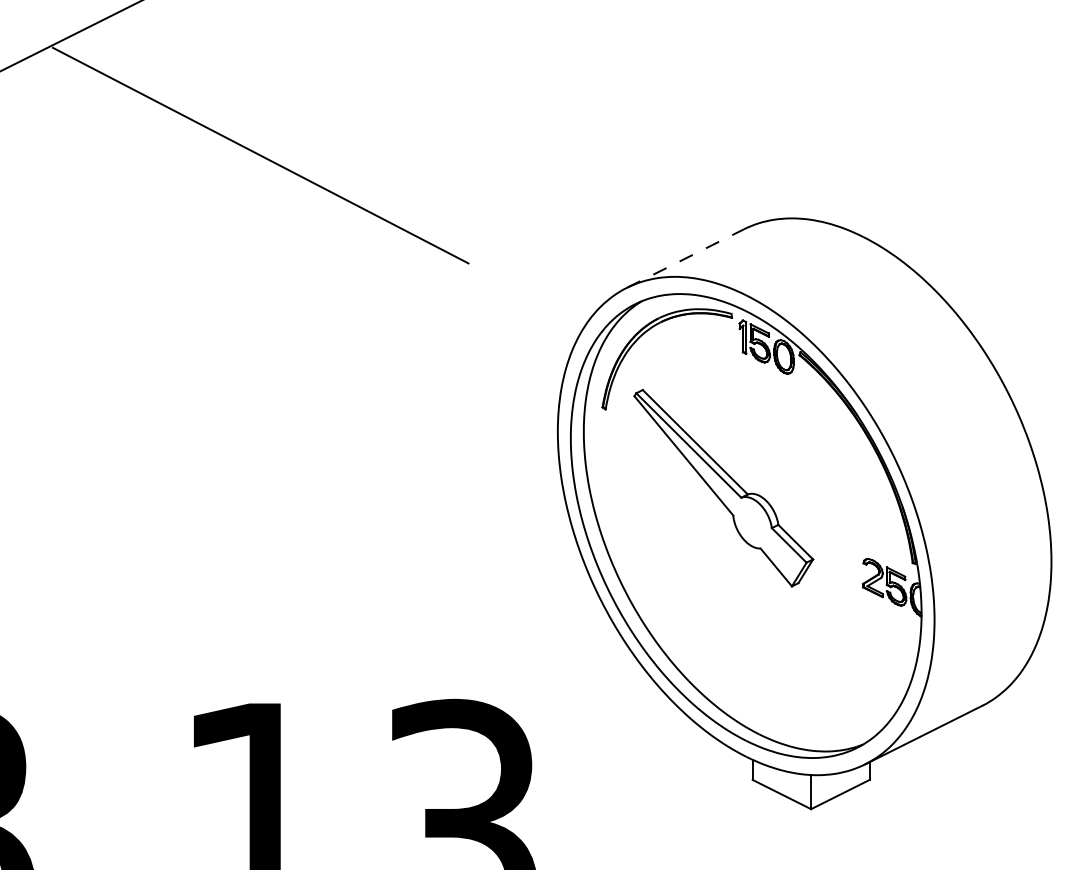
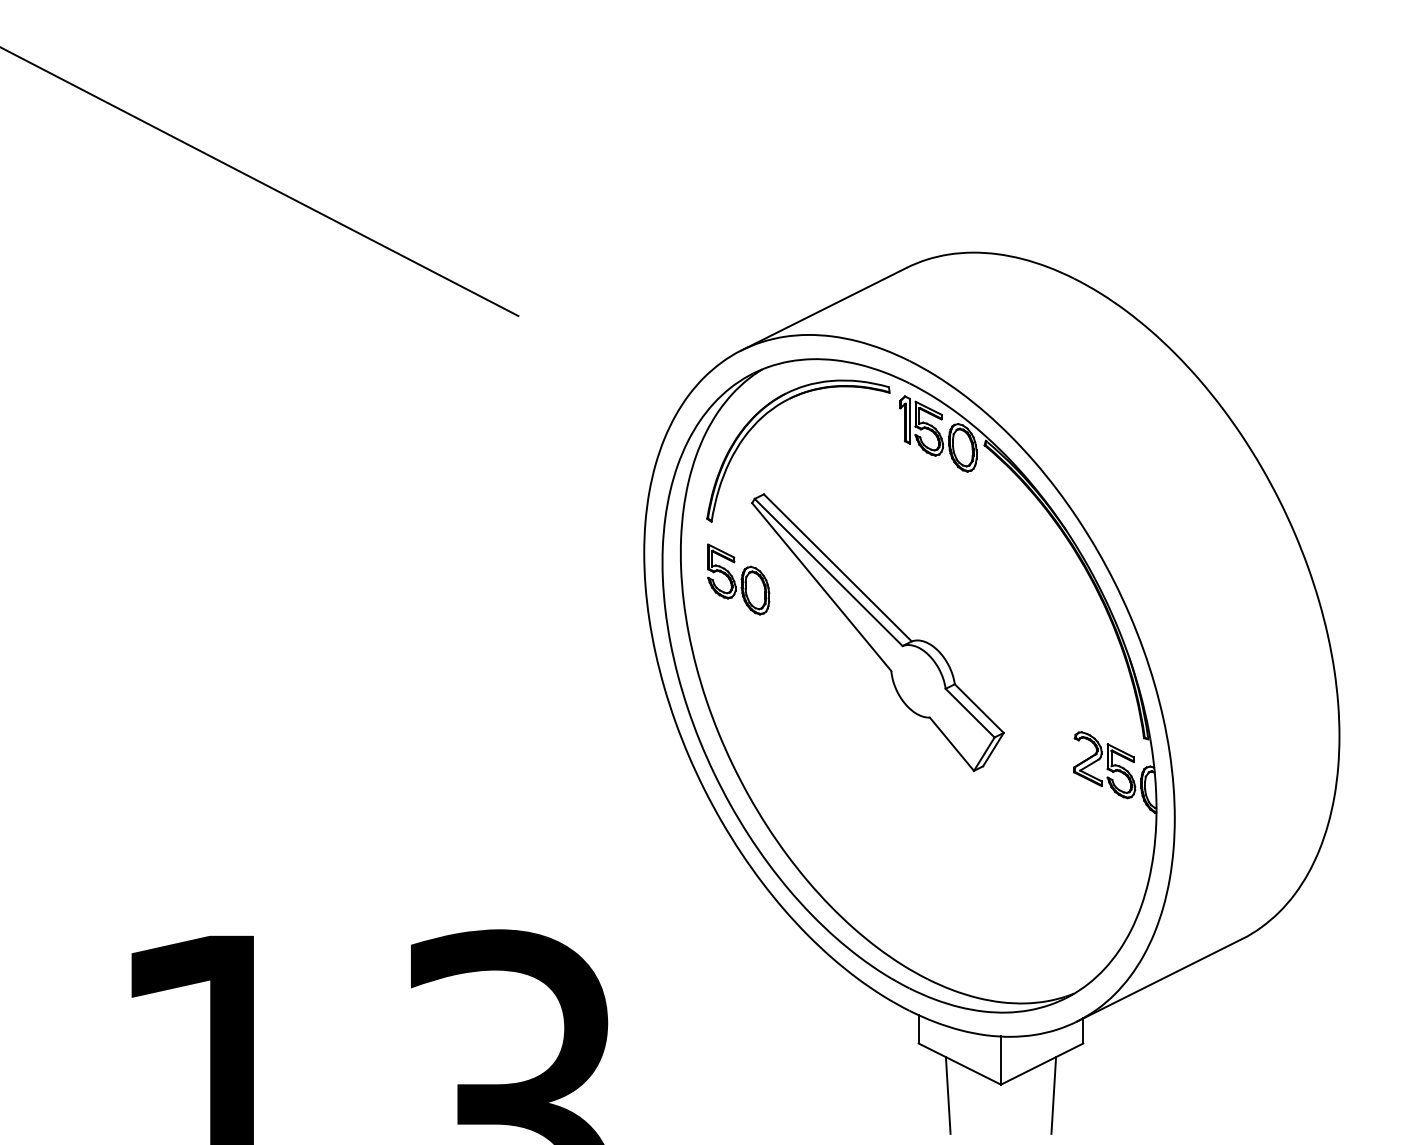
line: (685, 258) -> (824, 309), dashed -> solid
part: (624, 450) -> (738, 579), added
line: (773, 816) -> (947, 1094), added
line: (848, 816) -> (1053, 1094), added

